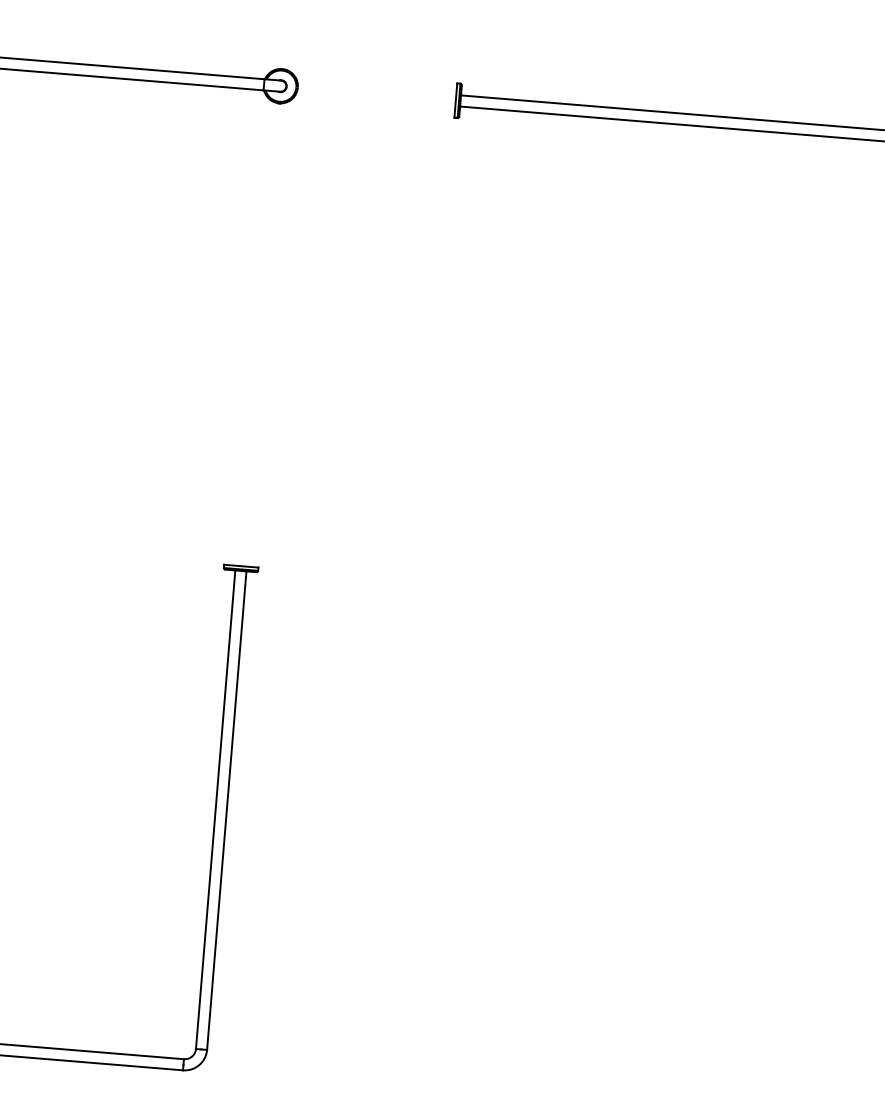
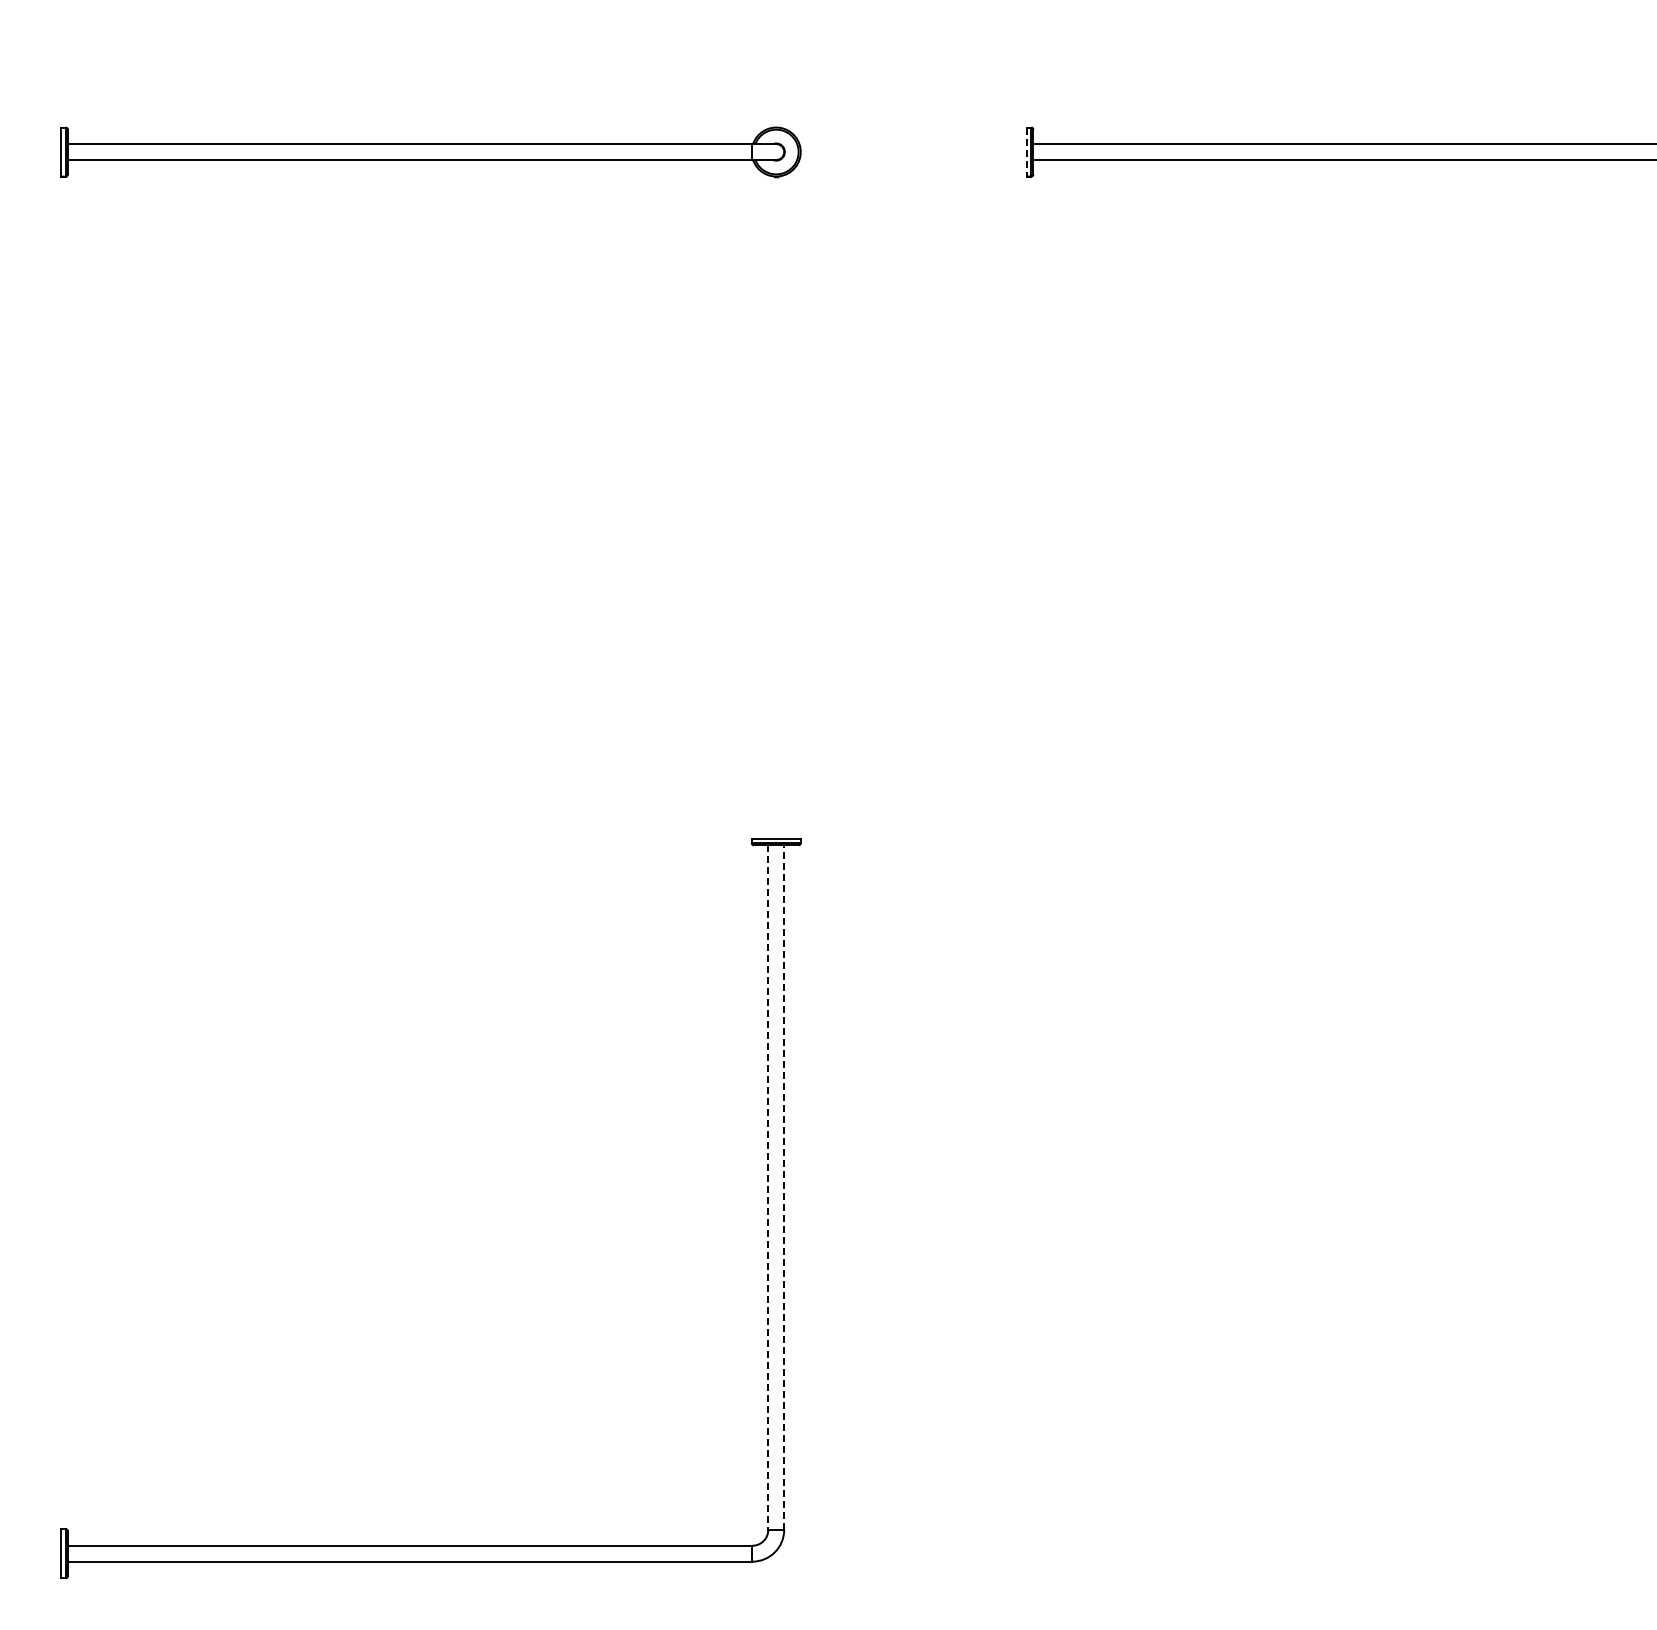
line: (455, 100) -> (1026, 152), solid -> dashed
line: (215, 810) -> (768, 1188), solid -> dashed
line: (226, 810) -> (784, 1187), solid -> dashed

